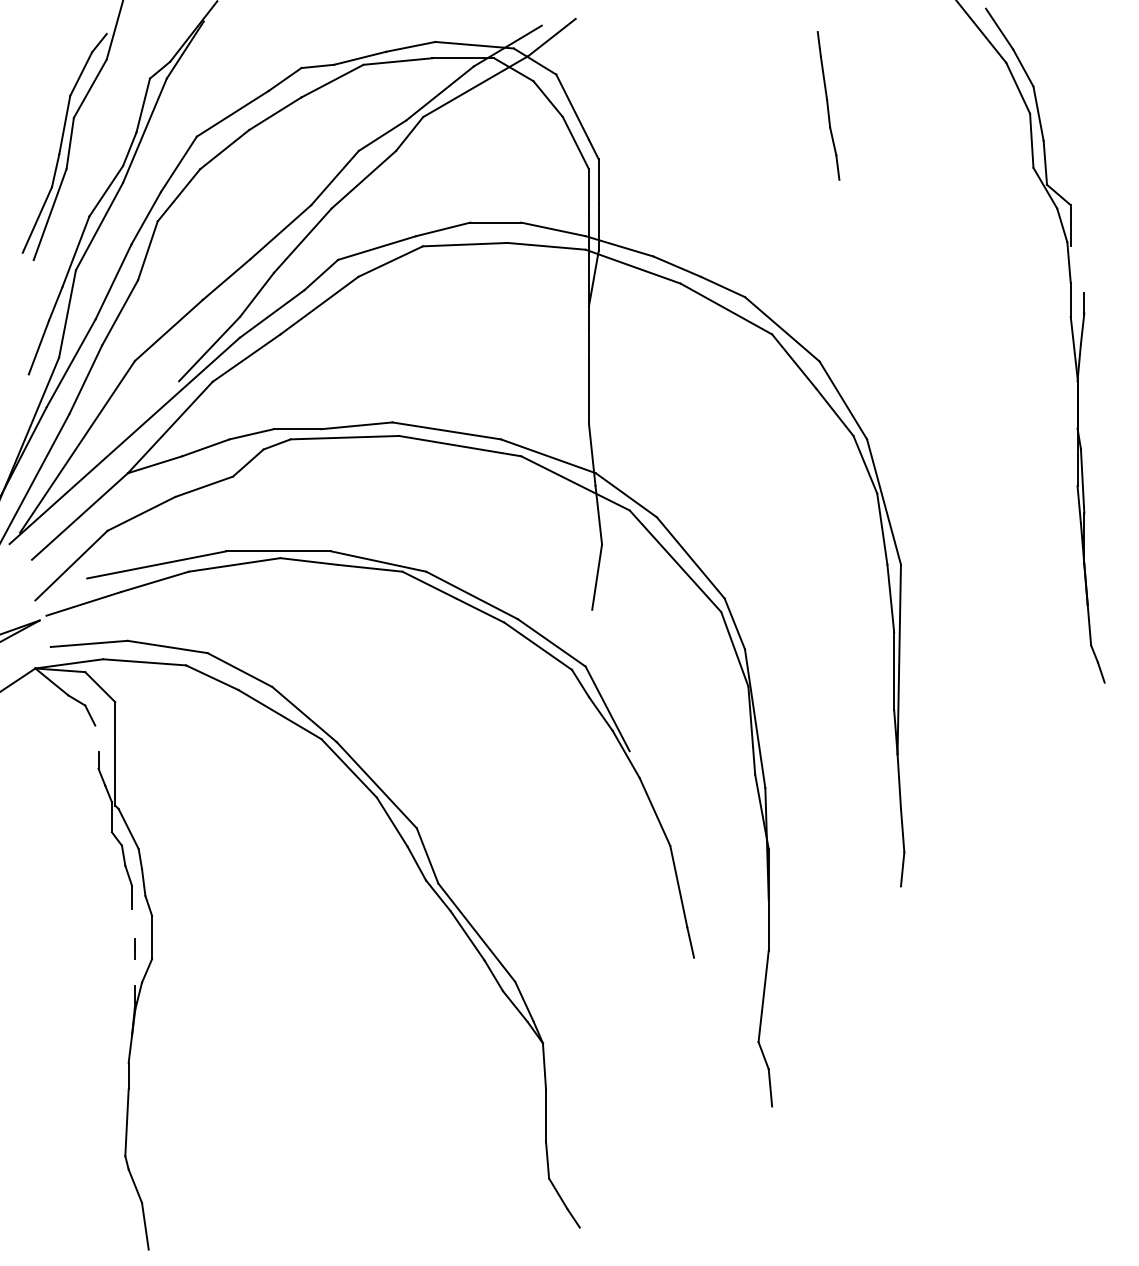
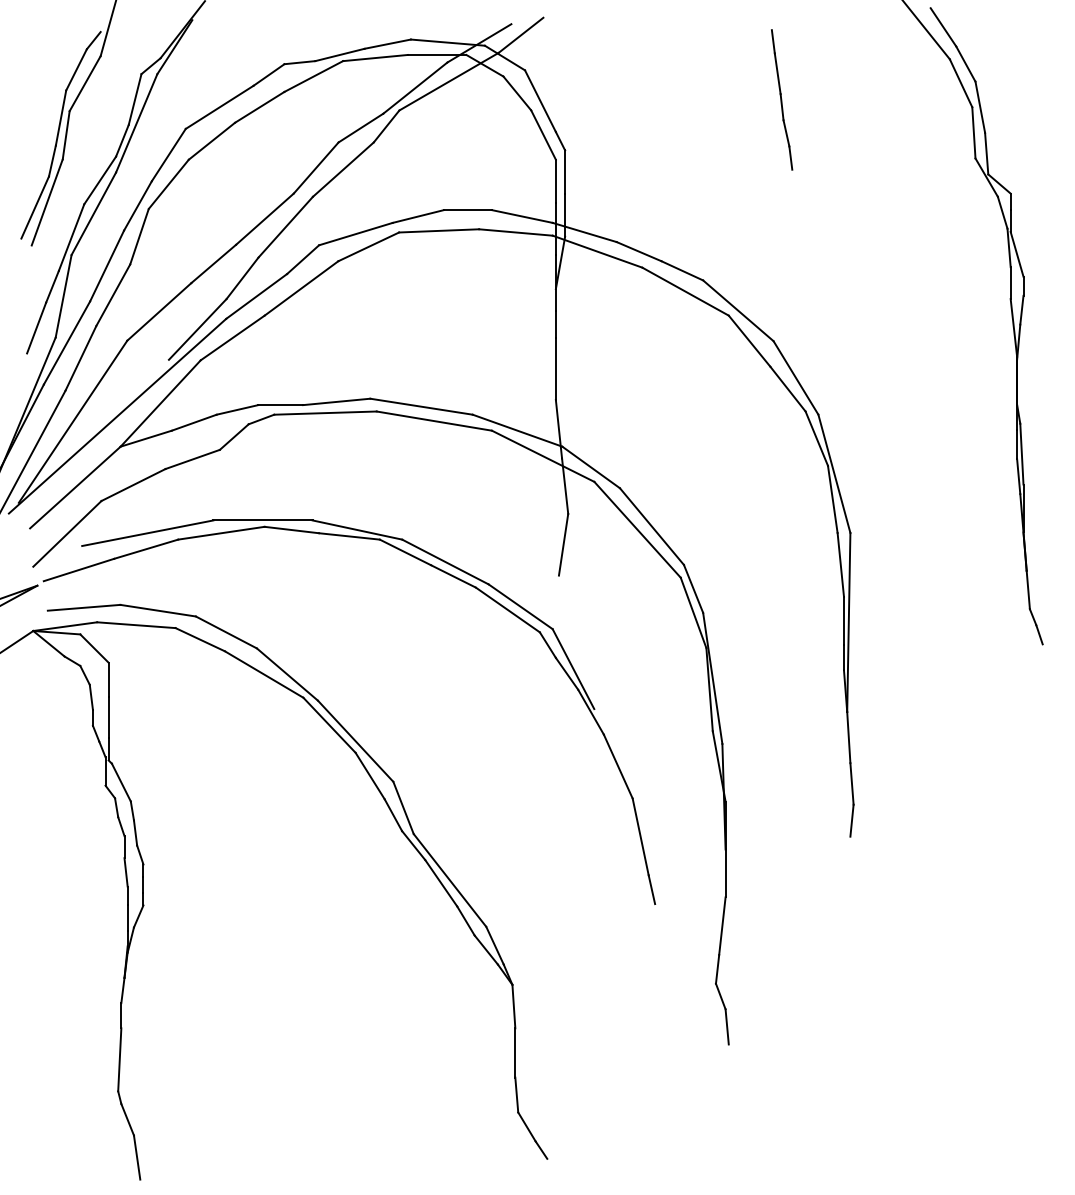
line: (1077, 269) -> (1017, 254), added
line: (96, 738) -> (90, 697), added
line: (133, 924) -> (125, 872), added
line: (135, 972) -> (127, 917), added

